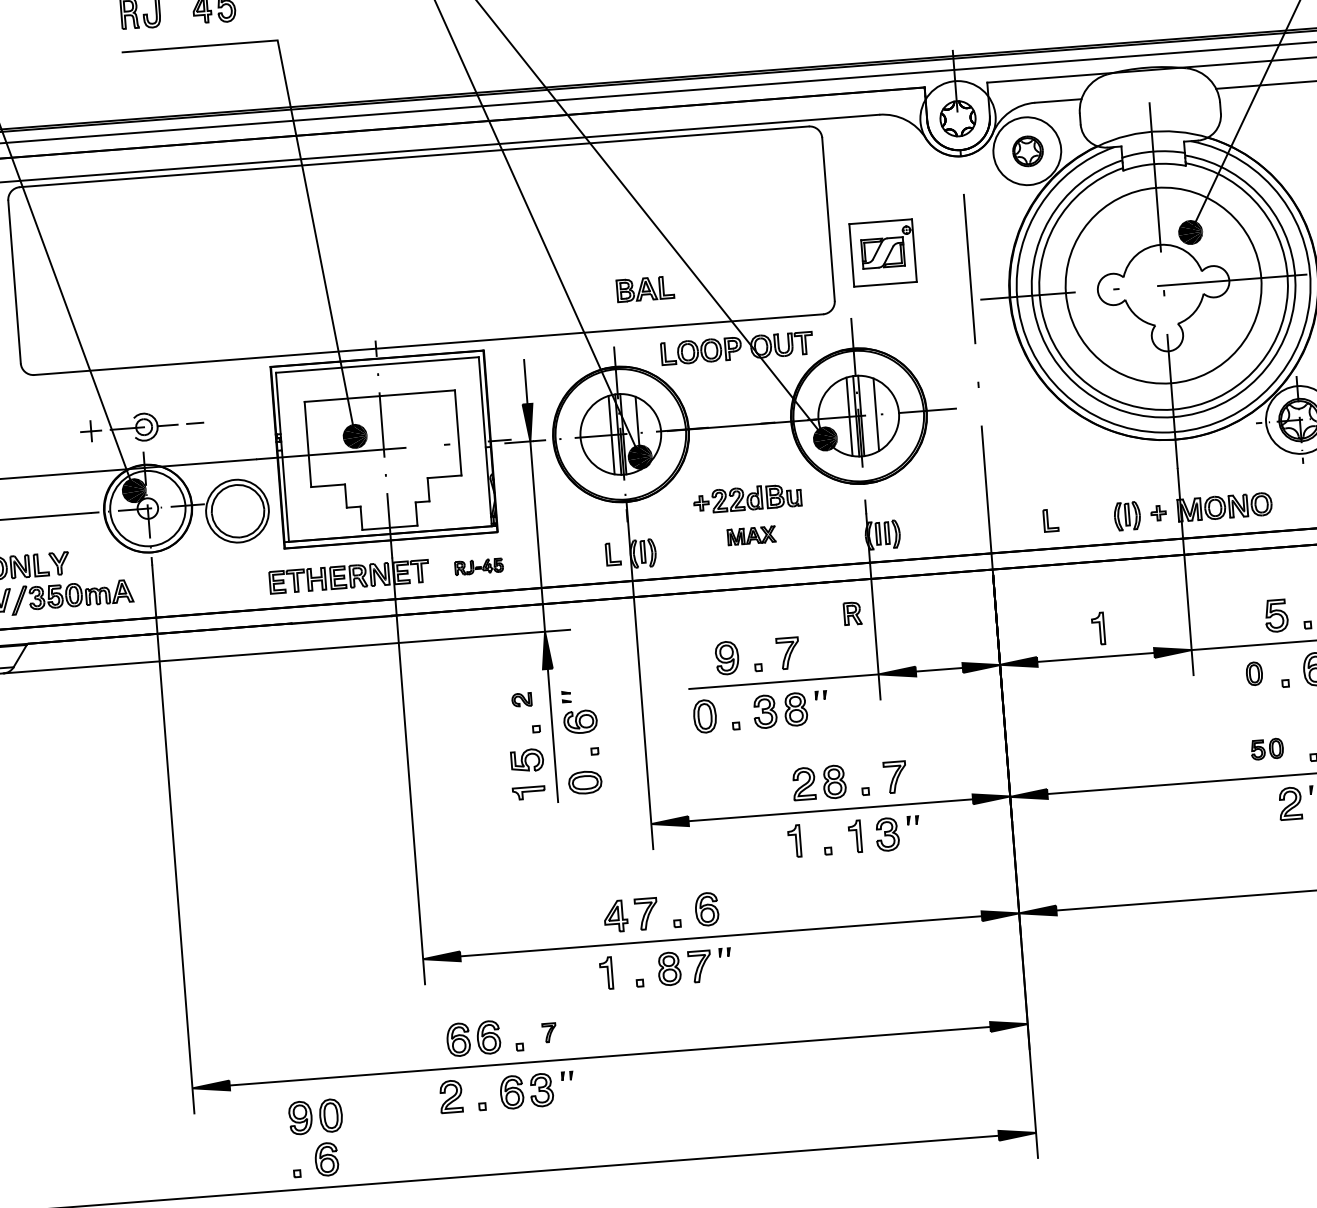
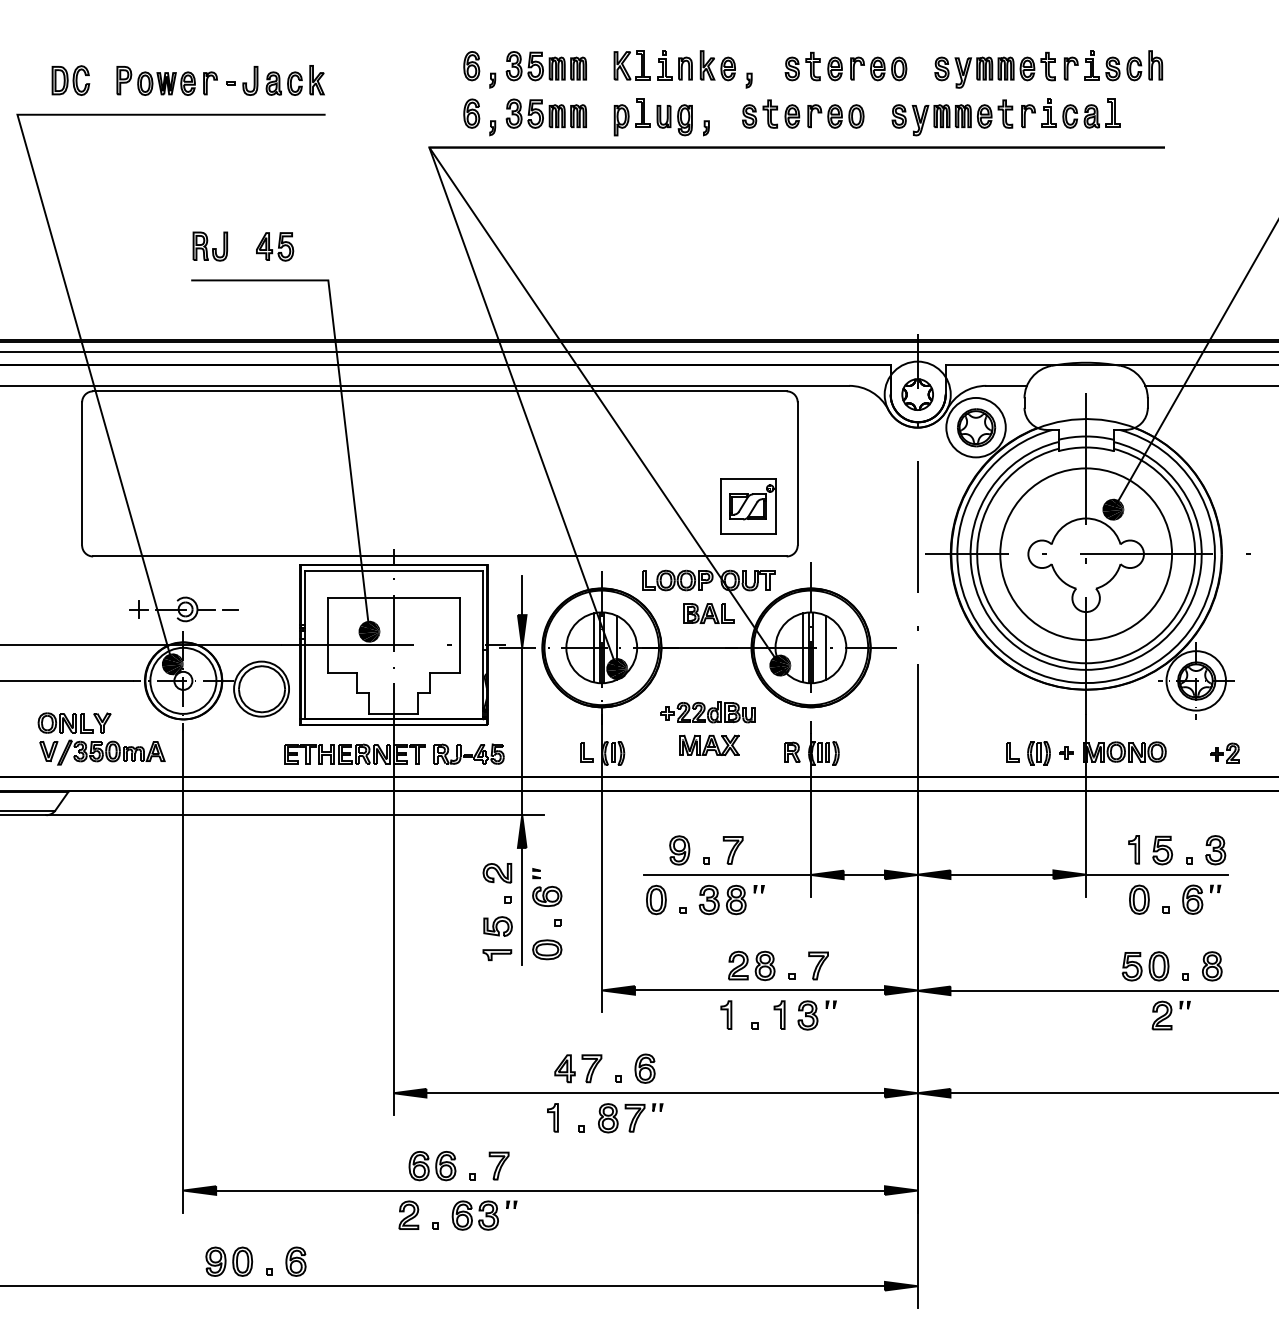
part: (1027, 150) -> (976, 427), size x1.43
part: (883, 252) -> (748, 506), moved
part: (644, 289) -> (708, 613), moved
part: (1050, 521) -> (1012, 752), moved
part: (751, 534) -> (709, 744), size x1.43
part: (478, 566) -> (468, 753), size x1.67
part: (852, 612) -> (792, 751), moved
part: (1097, 628) -> (1133, 849), moved
part: (1254, 673) -> (1139, 899), size x1.43
part: (521, 700) -> (497, 873), size x1.67
part: (1267, 749) -> (1145, 966), size x1.67
part: (548, 1032) -> (498, 1165), size x1.67
part: (316, 1116) -> (229, 1261), moved

